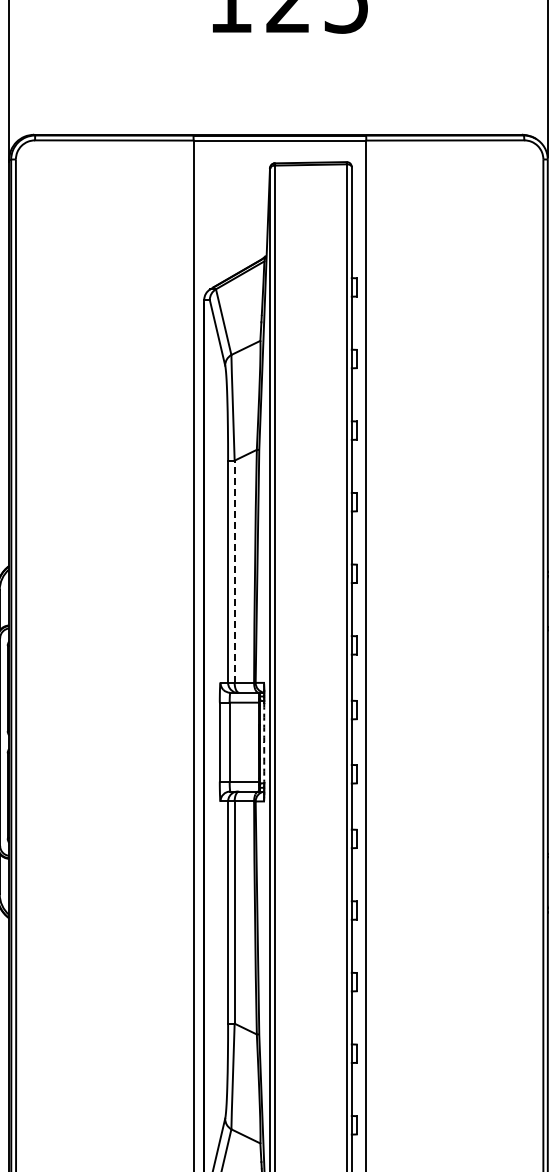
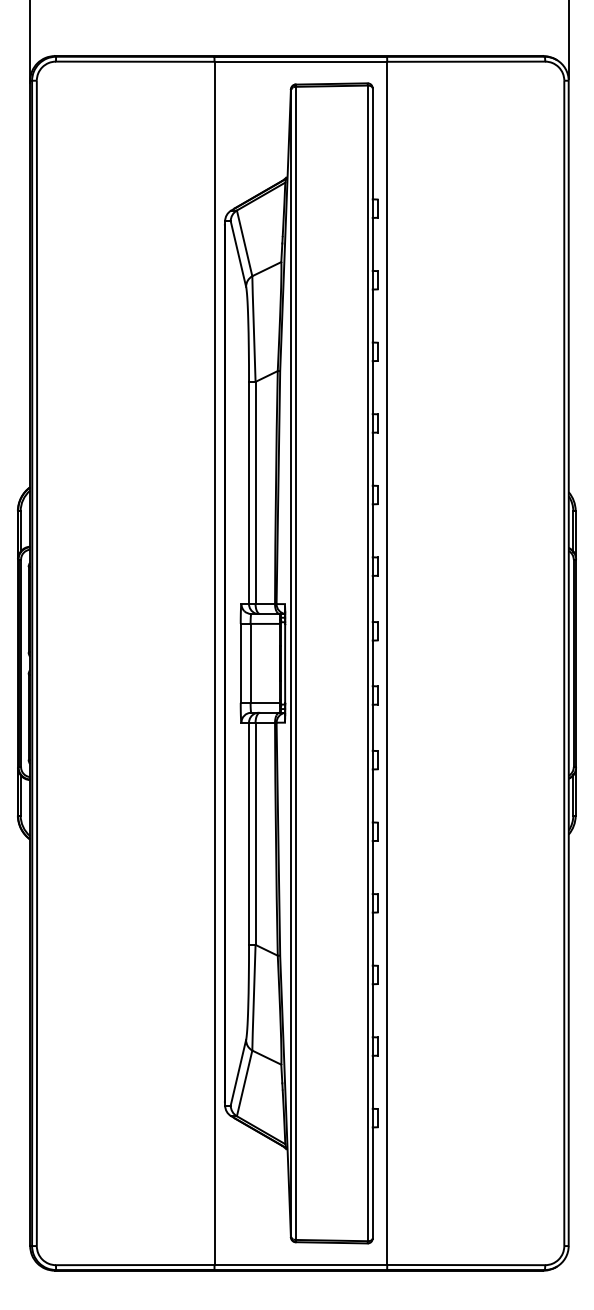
line: (234, 571) -> (255, 492), dashed -> solid
arc: (264, 742) -> (285, 663), dashed -> solid

